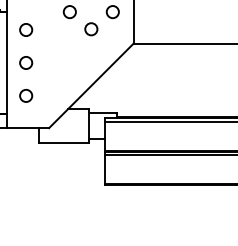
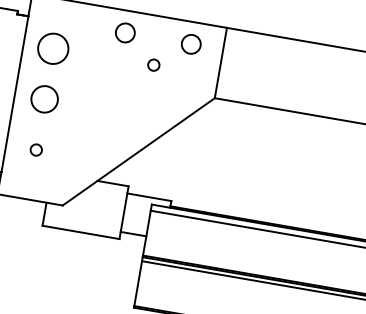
circle: (26, 29) -> (54, 48), size x1.6
circle: (91, 29) -> (153, 65), size x0.6
circle: (26, 62) -> (45, 98), size x1.4
circle: (26, 95) -> (36, 149), size x0.6

